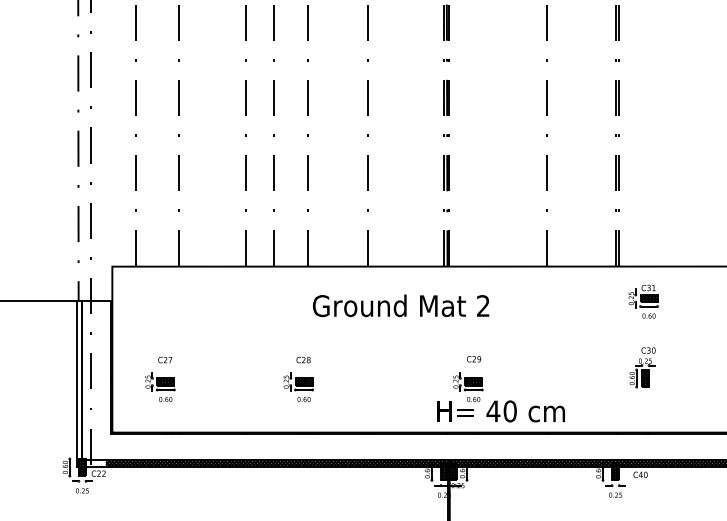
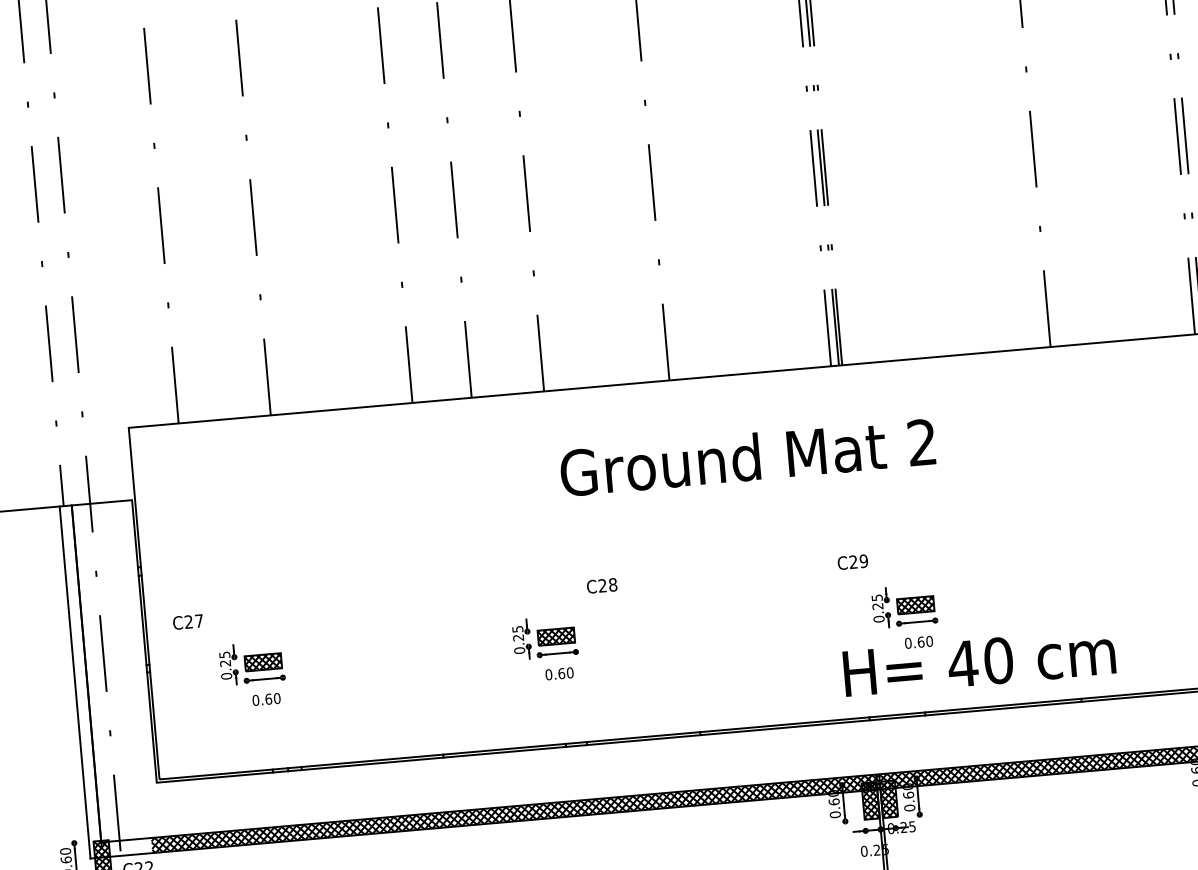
text: (165, 359) -> (188, 620), moved
text: (303, 359) -> (601, 584), moved
text: (474, 359) -> (853, 562), moved

